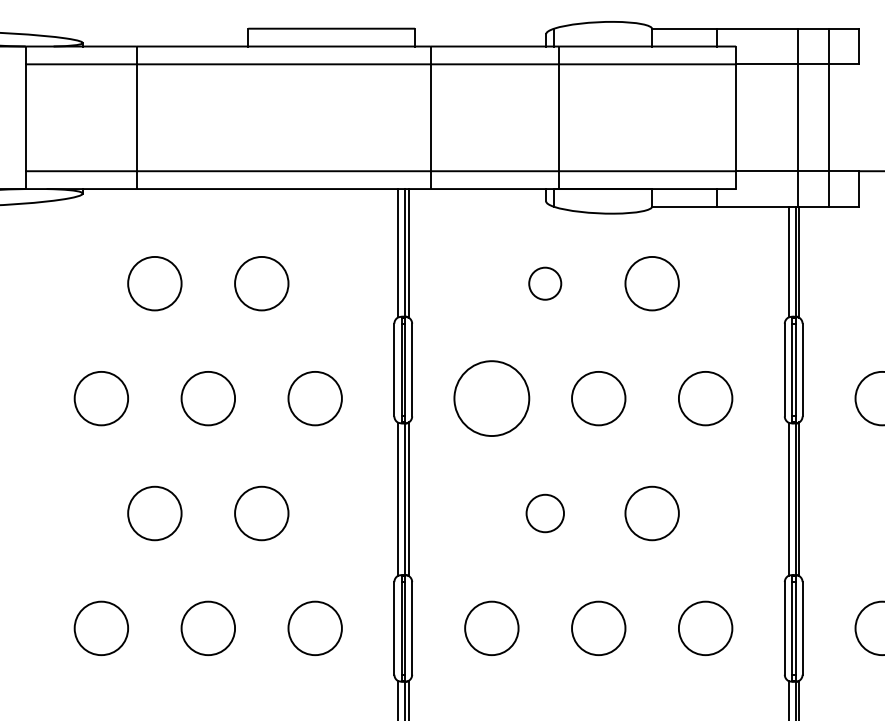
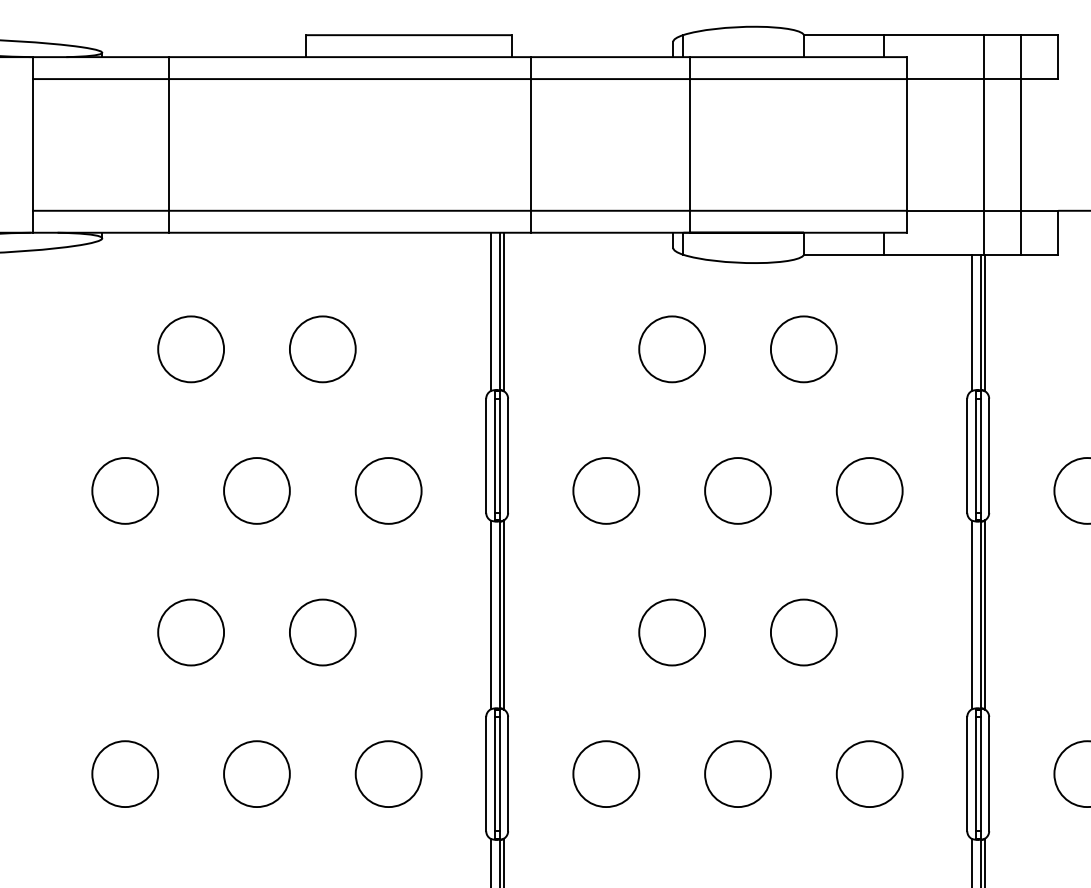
circle: (544, 283) -> (671, 349), size x1.67
circle: (492, 398) -> (606, 490), size x0.71
circle: (545, 513) -> (672, 632), size x1.43

